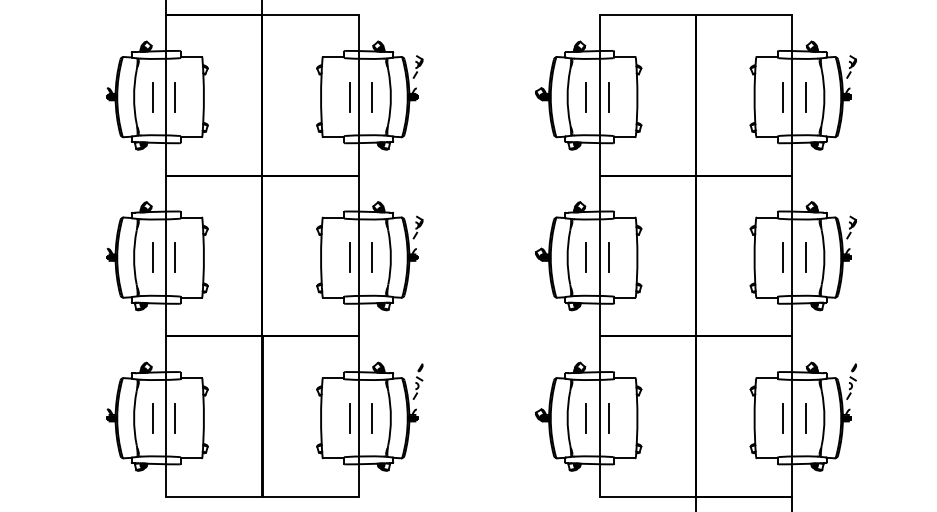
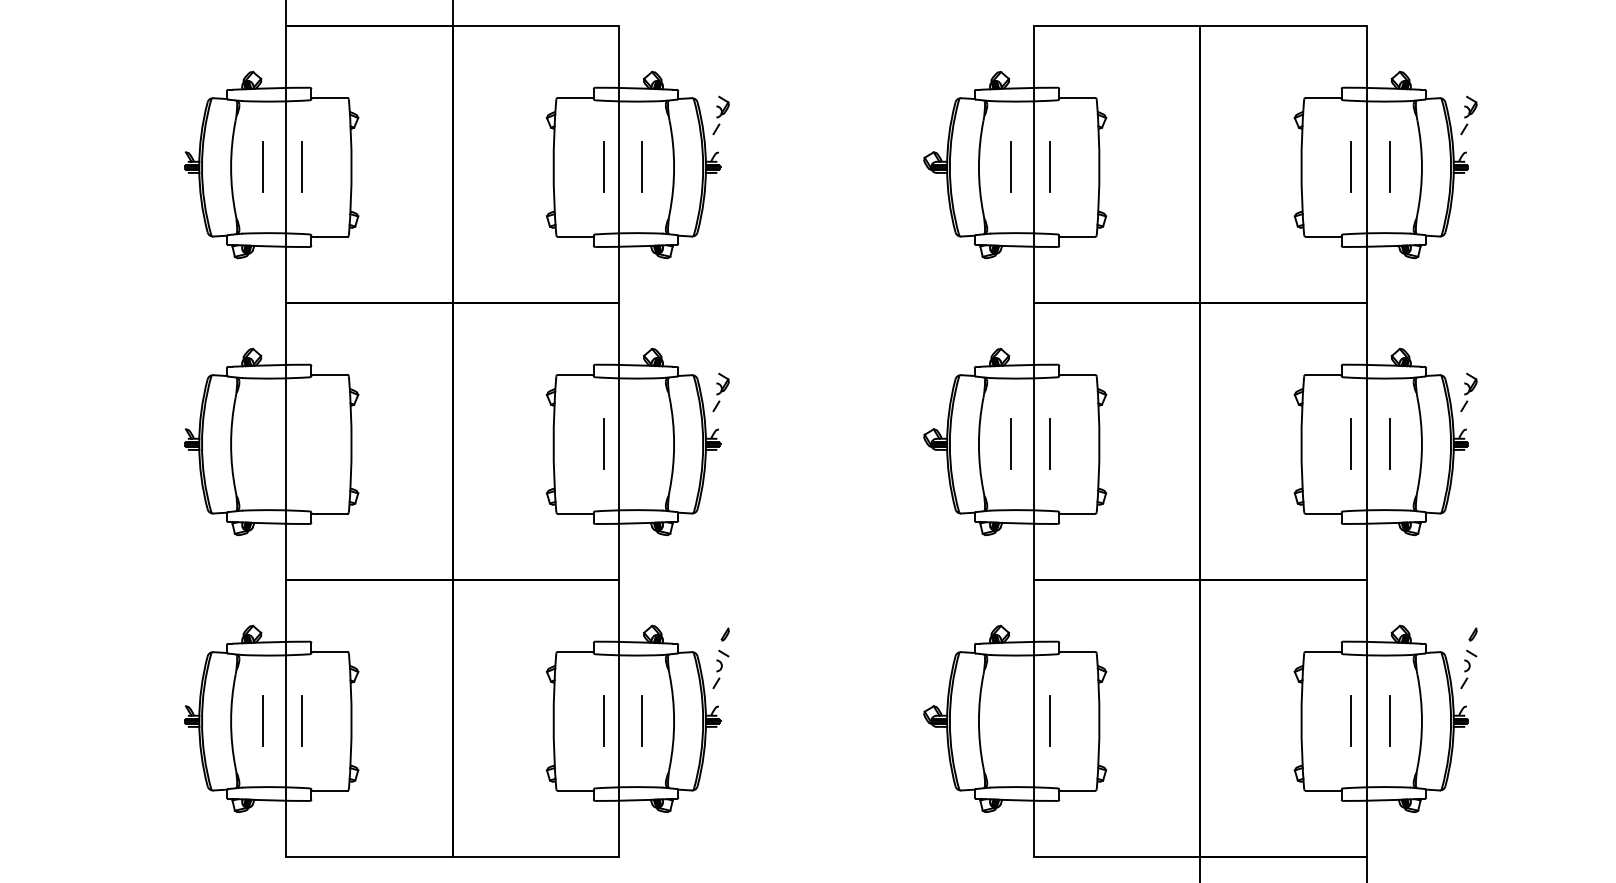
line: (152, 257) -> (262, 444), removed
line: (175, 257) -> (302, 444), removed
line: (371, 257) -> (640, 444), removed
line: (586, 417) -> (1011, 720), removed

